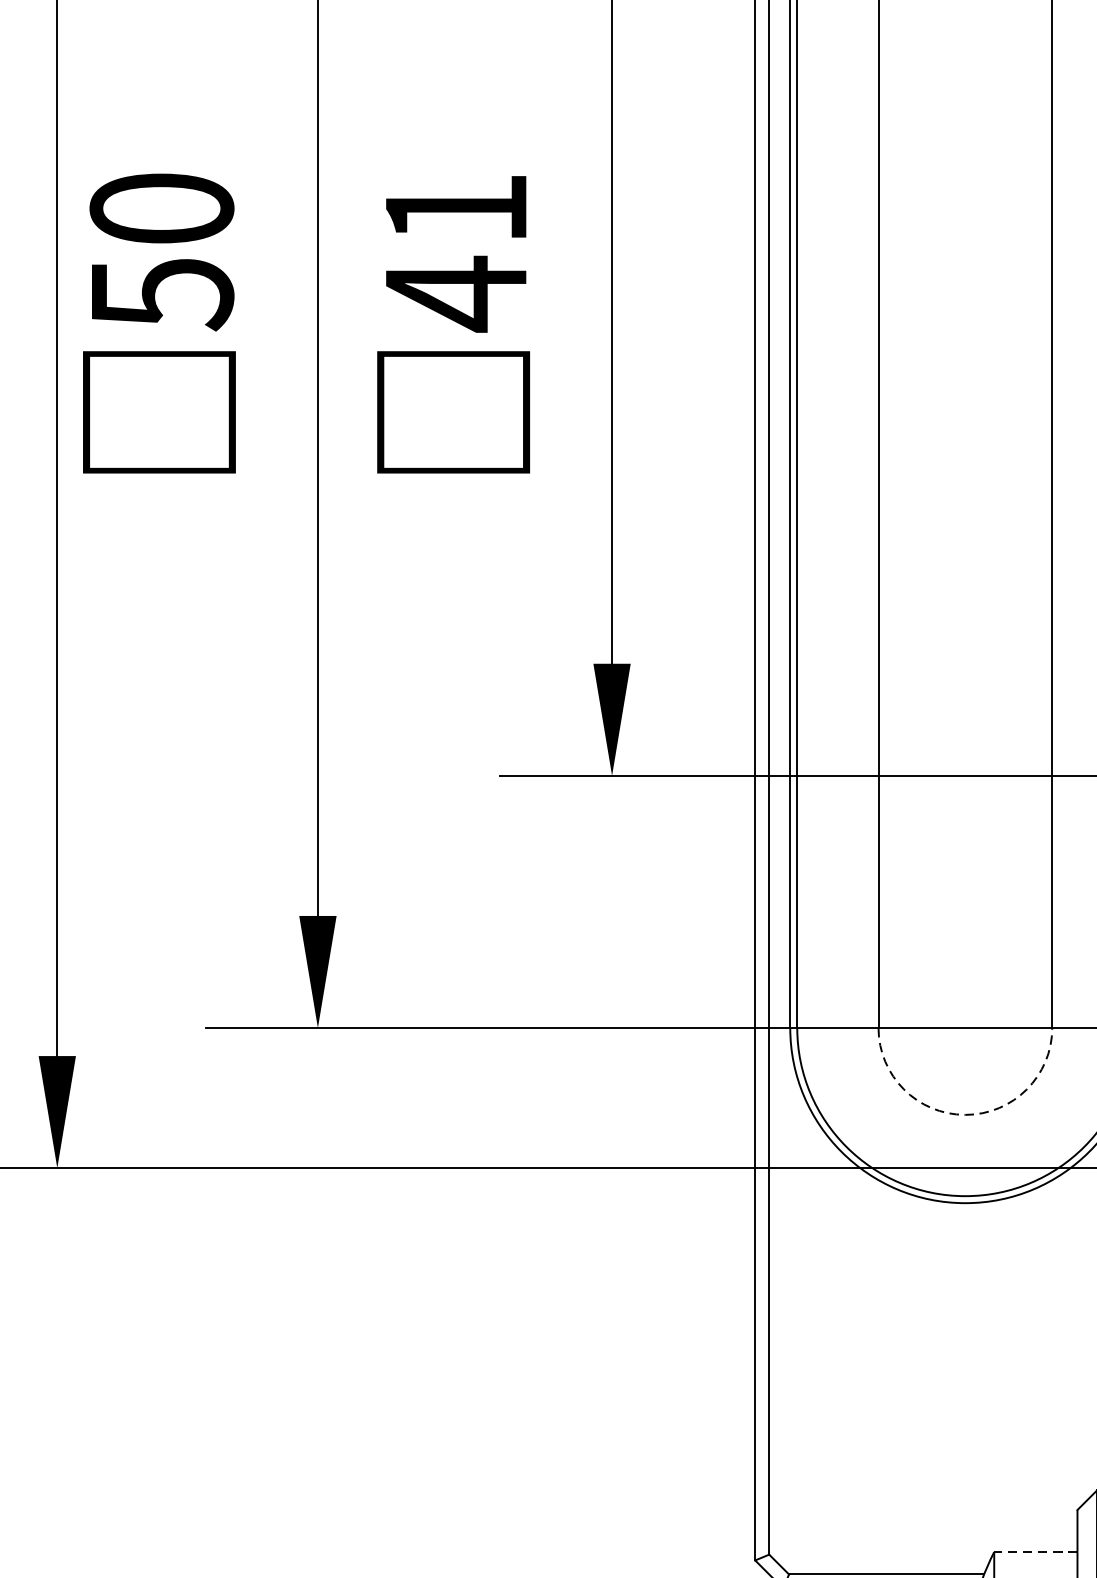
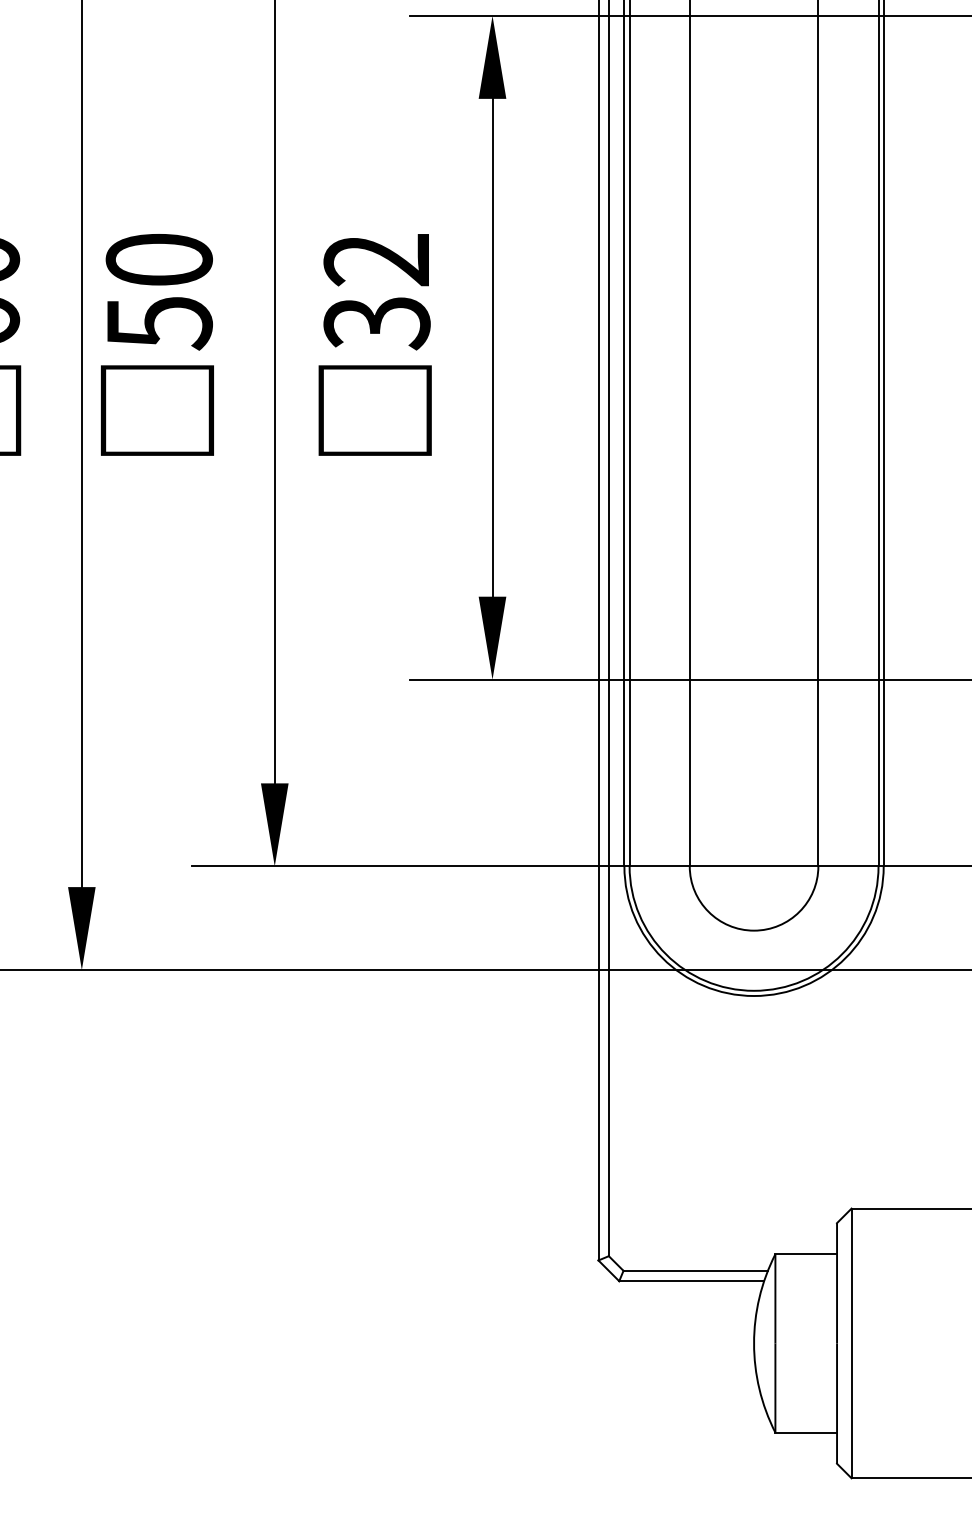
text: (455, 252) -> (376, 292), 41 -> 32
arc: (965, 1114) -> (754, 930), dashed -> solid
line: (1036, 1552) -> (806, 1254), dashed -> solid

